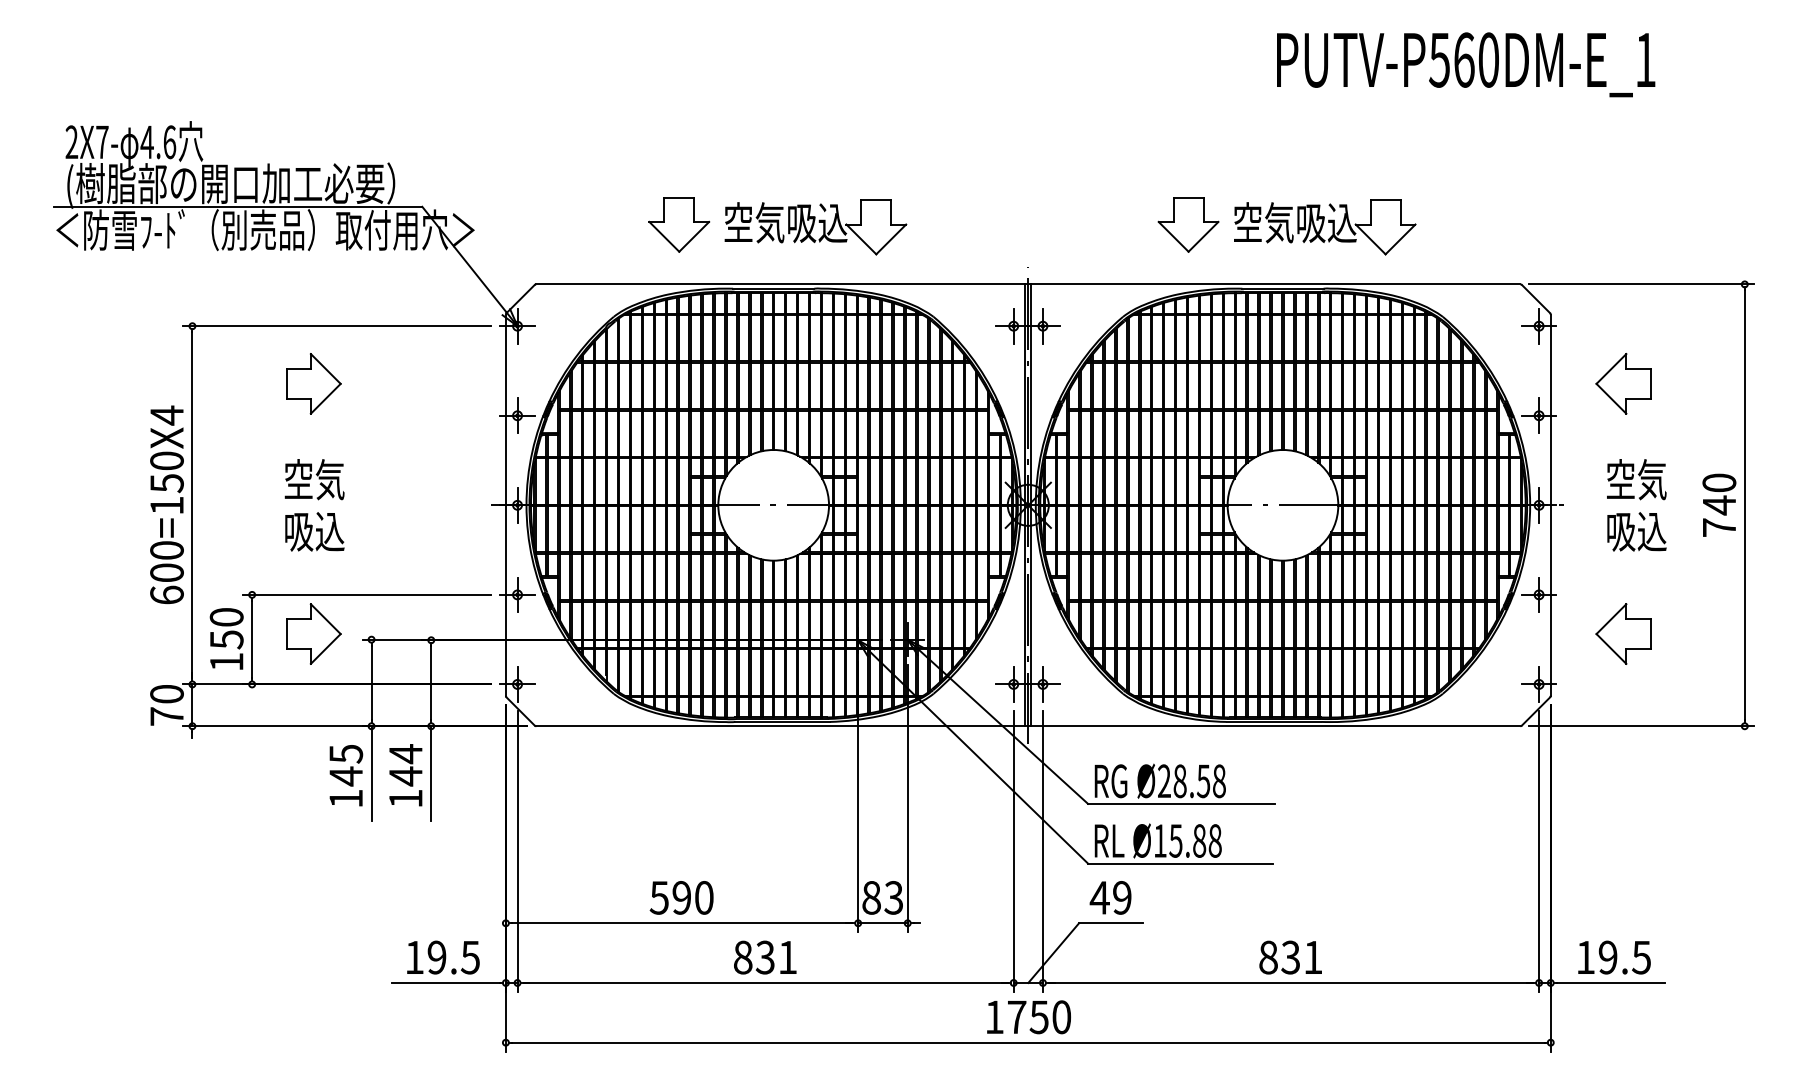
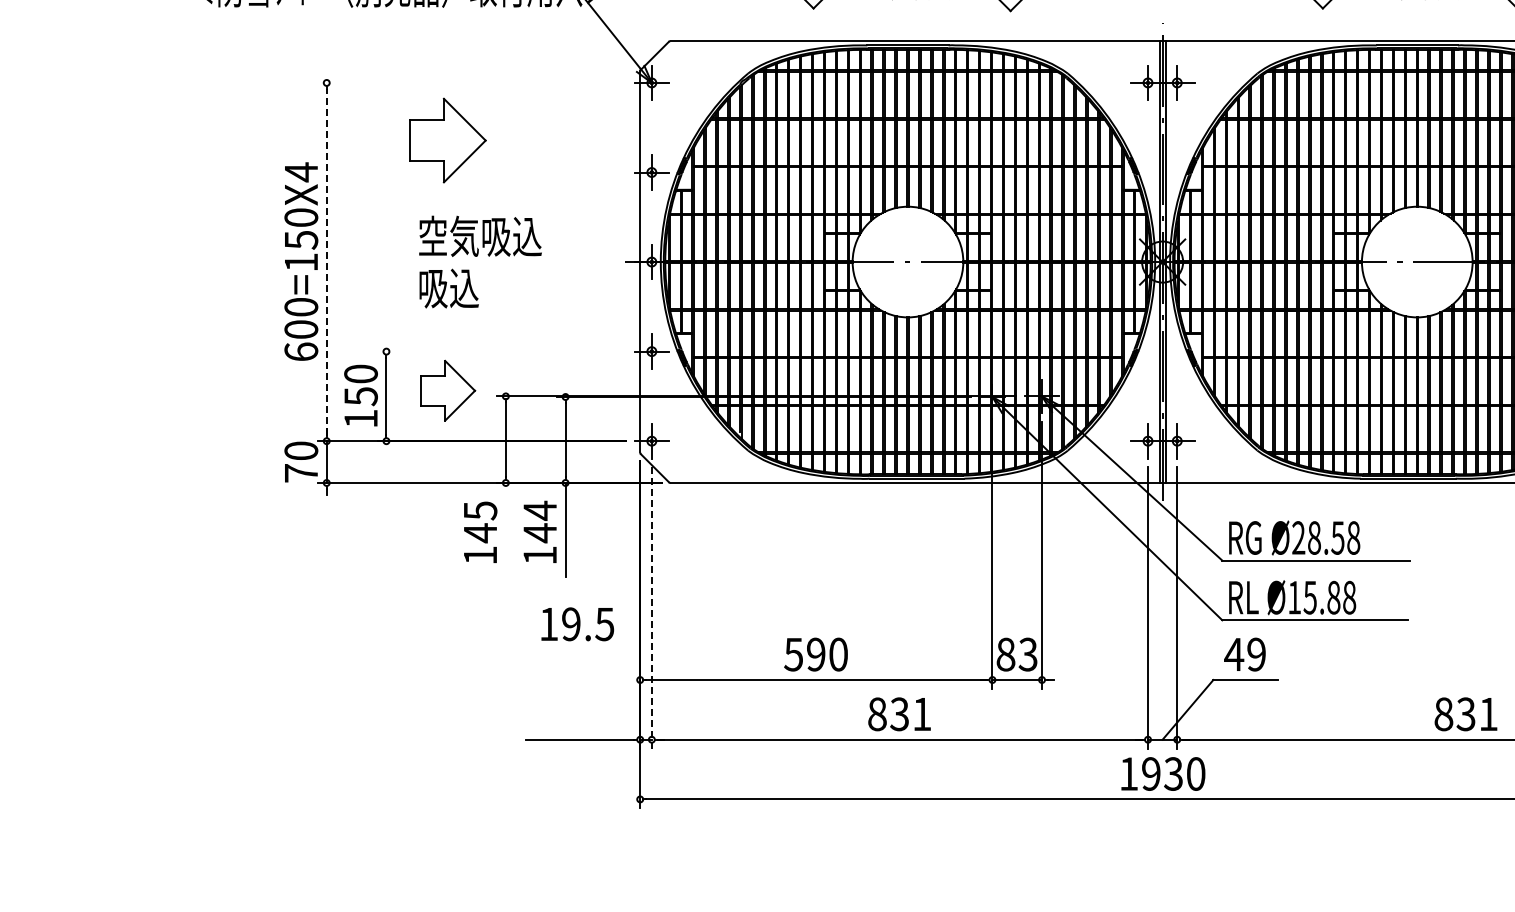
line: (337, 326) -> (471, 83), removed
part: (313, 383) -> (447, 140), size x1.4
text: (377, 479) -> (511, 236), 空気 -> 空気吸込
line: (192, 504) -> (326, 261), solid -> dashed
line: (367, 594) -> (501, 351), removed
line: (371, 773) -> (505, 530), removed
line: (517, 851) -> (651, 608), solid -> dashed
text: (443, 957) -> (577, 624), moved
text: (1290, 957) -> (1465, 714), moved
text: (1027, 1017) -> (1161, 774), 1750 -> 1930

